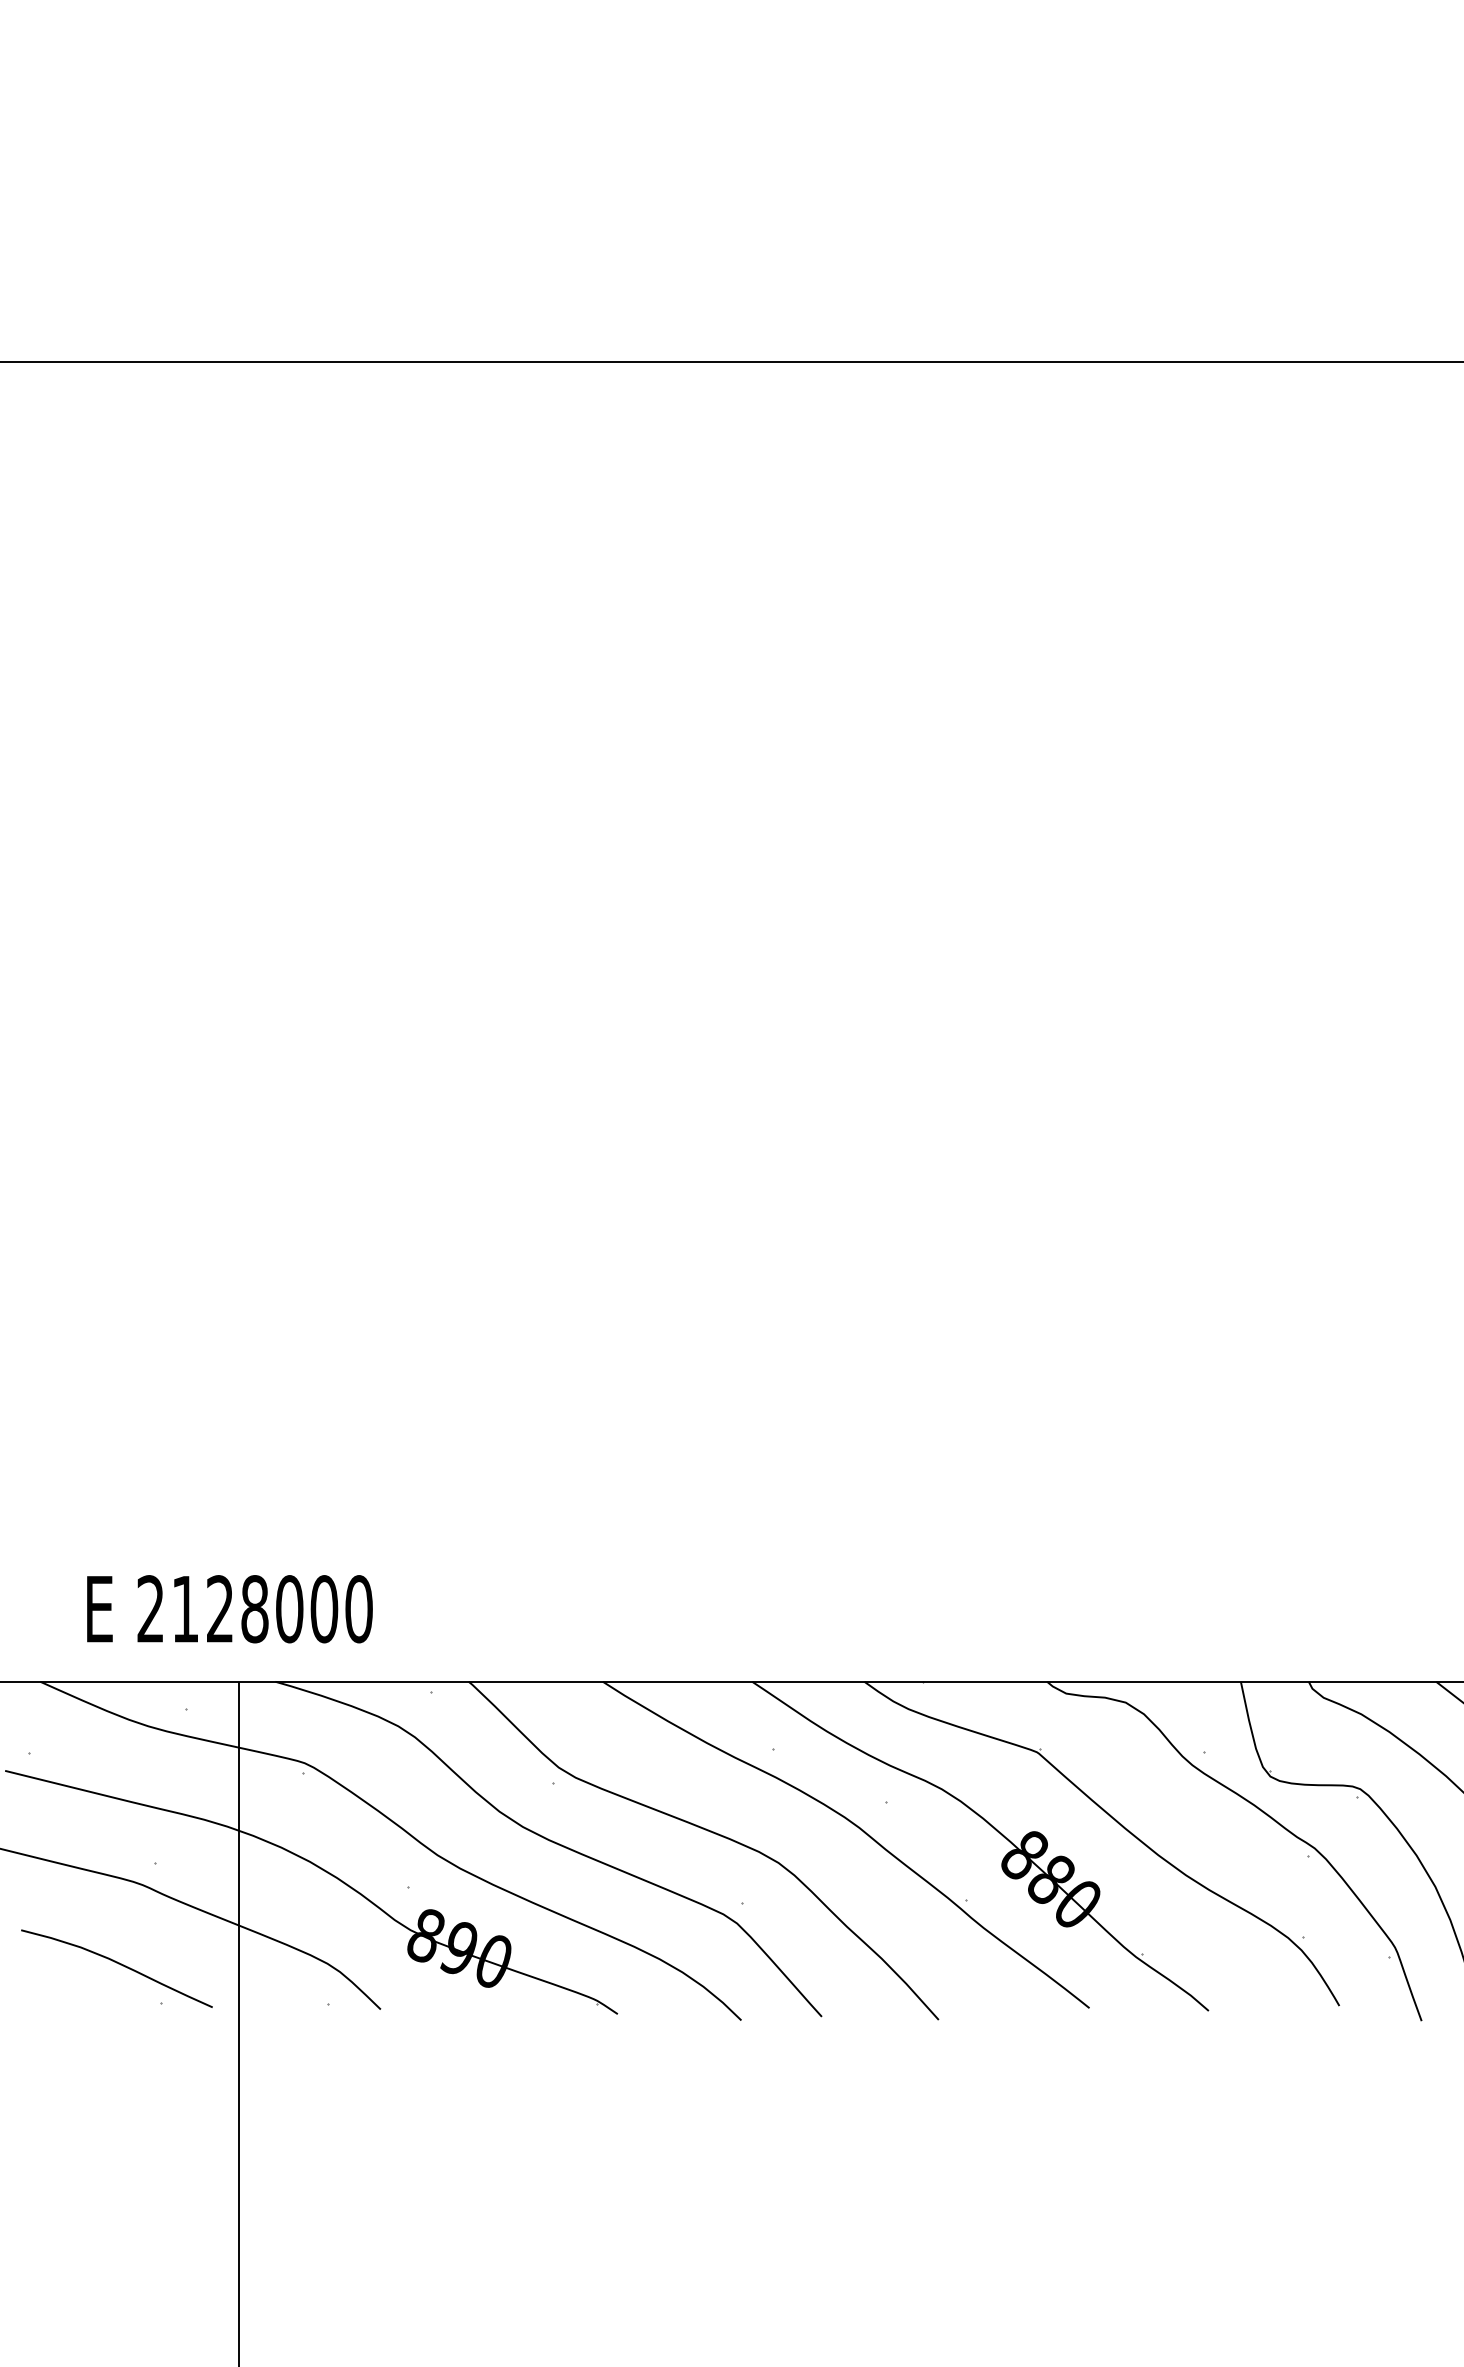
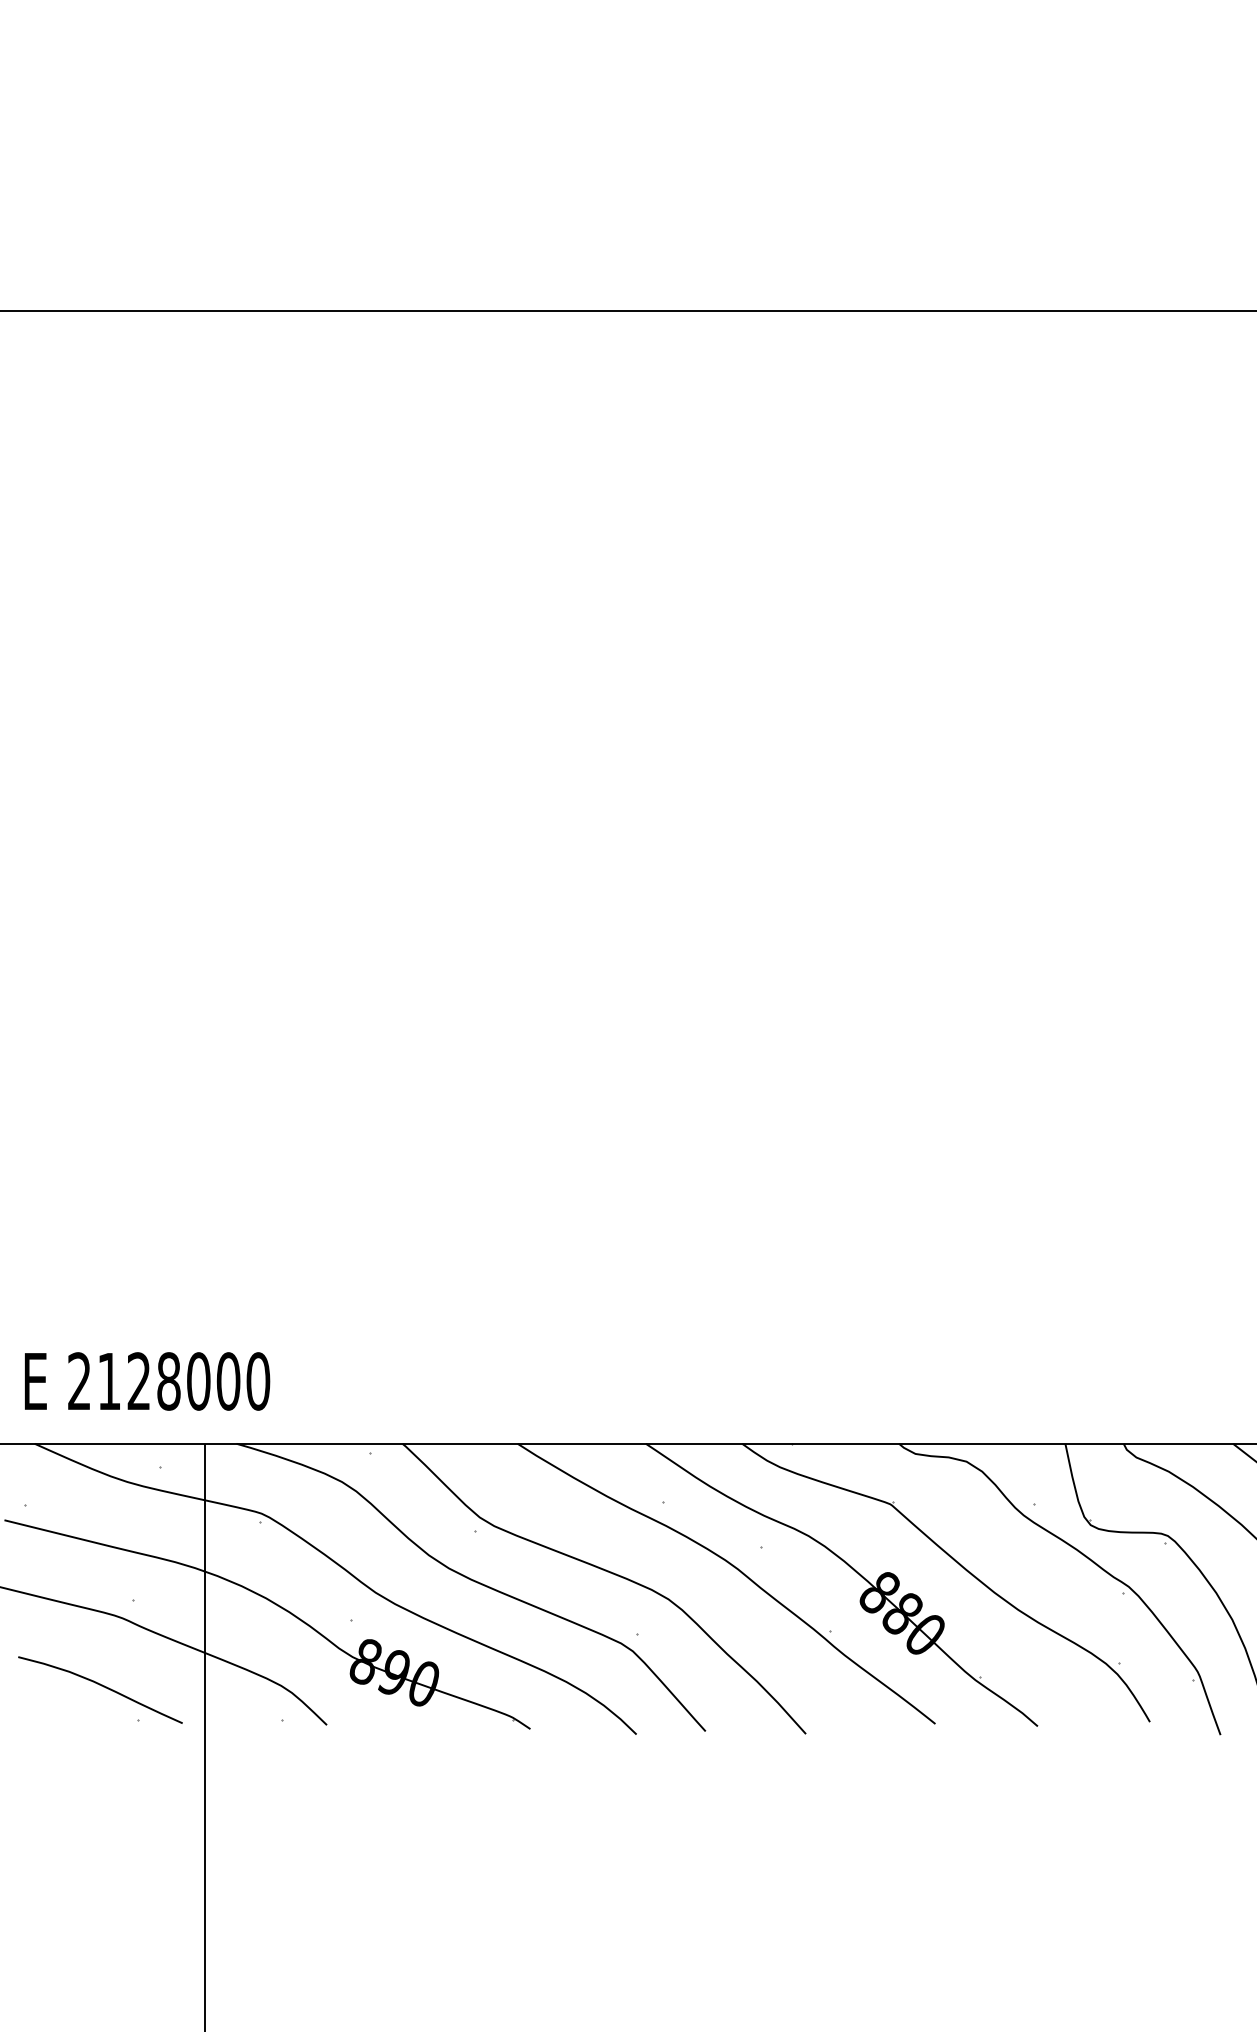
text: (229, 1609) -> (147, 1381), moved

